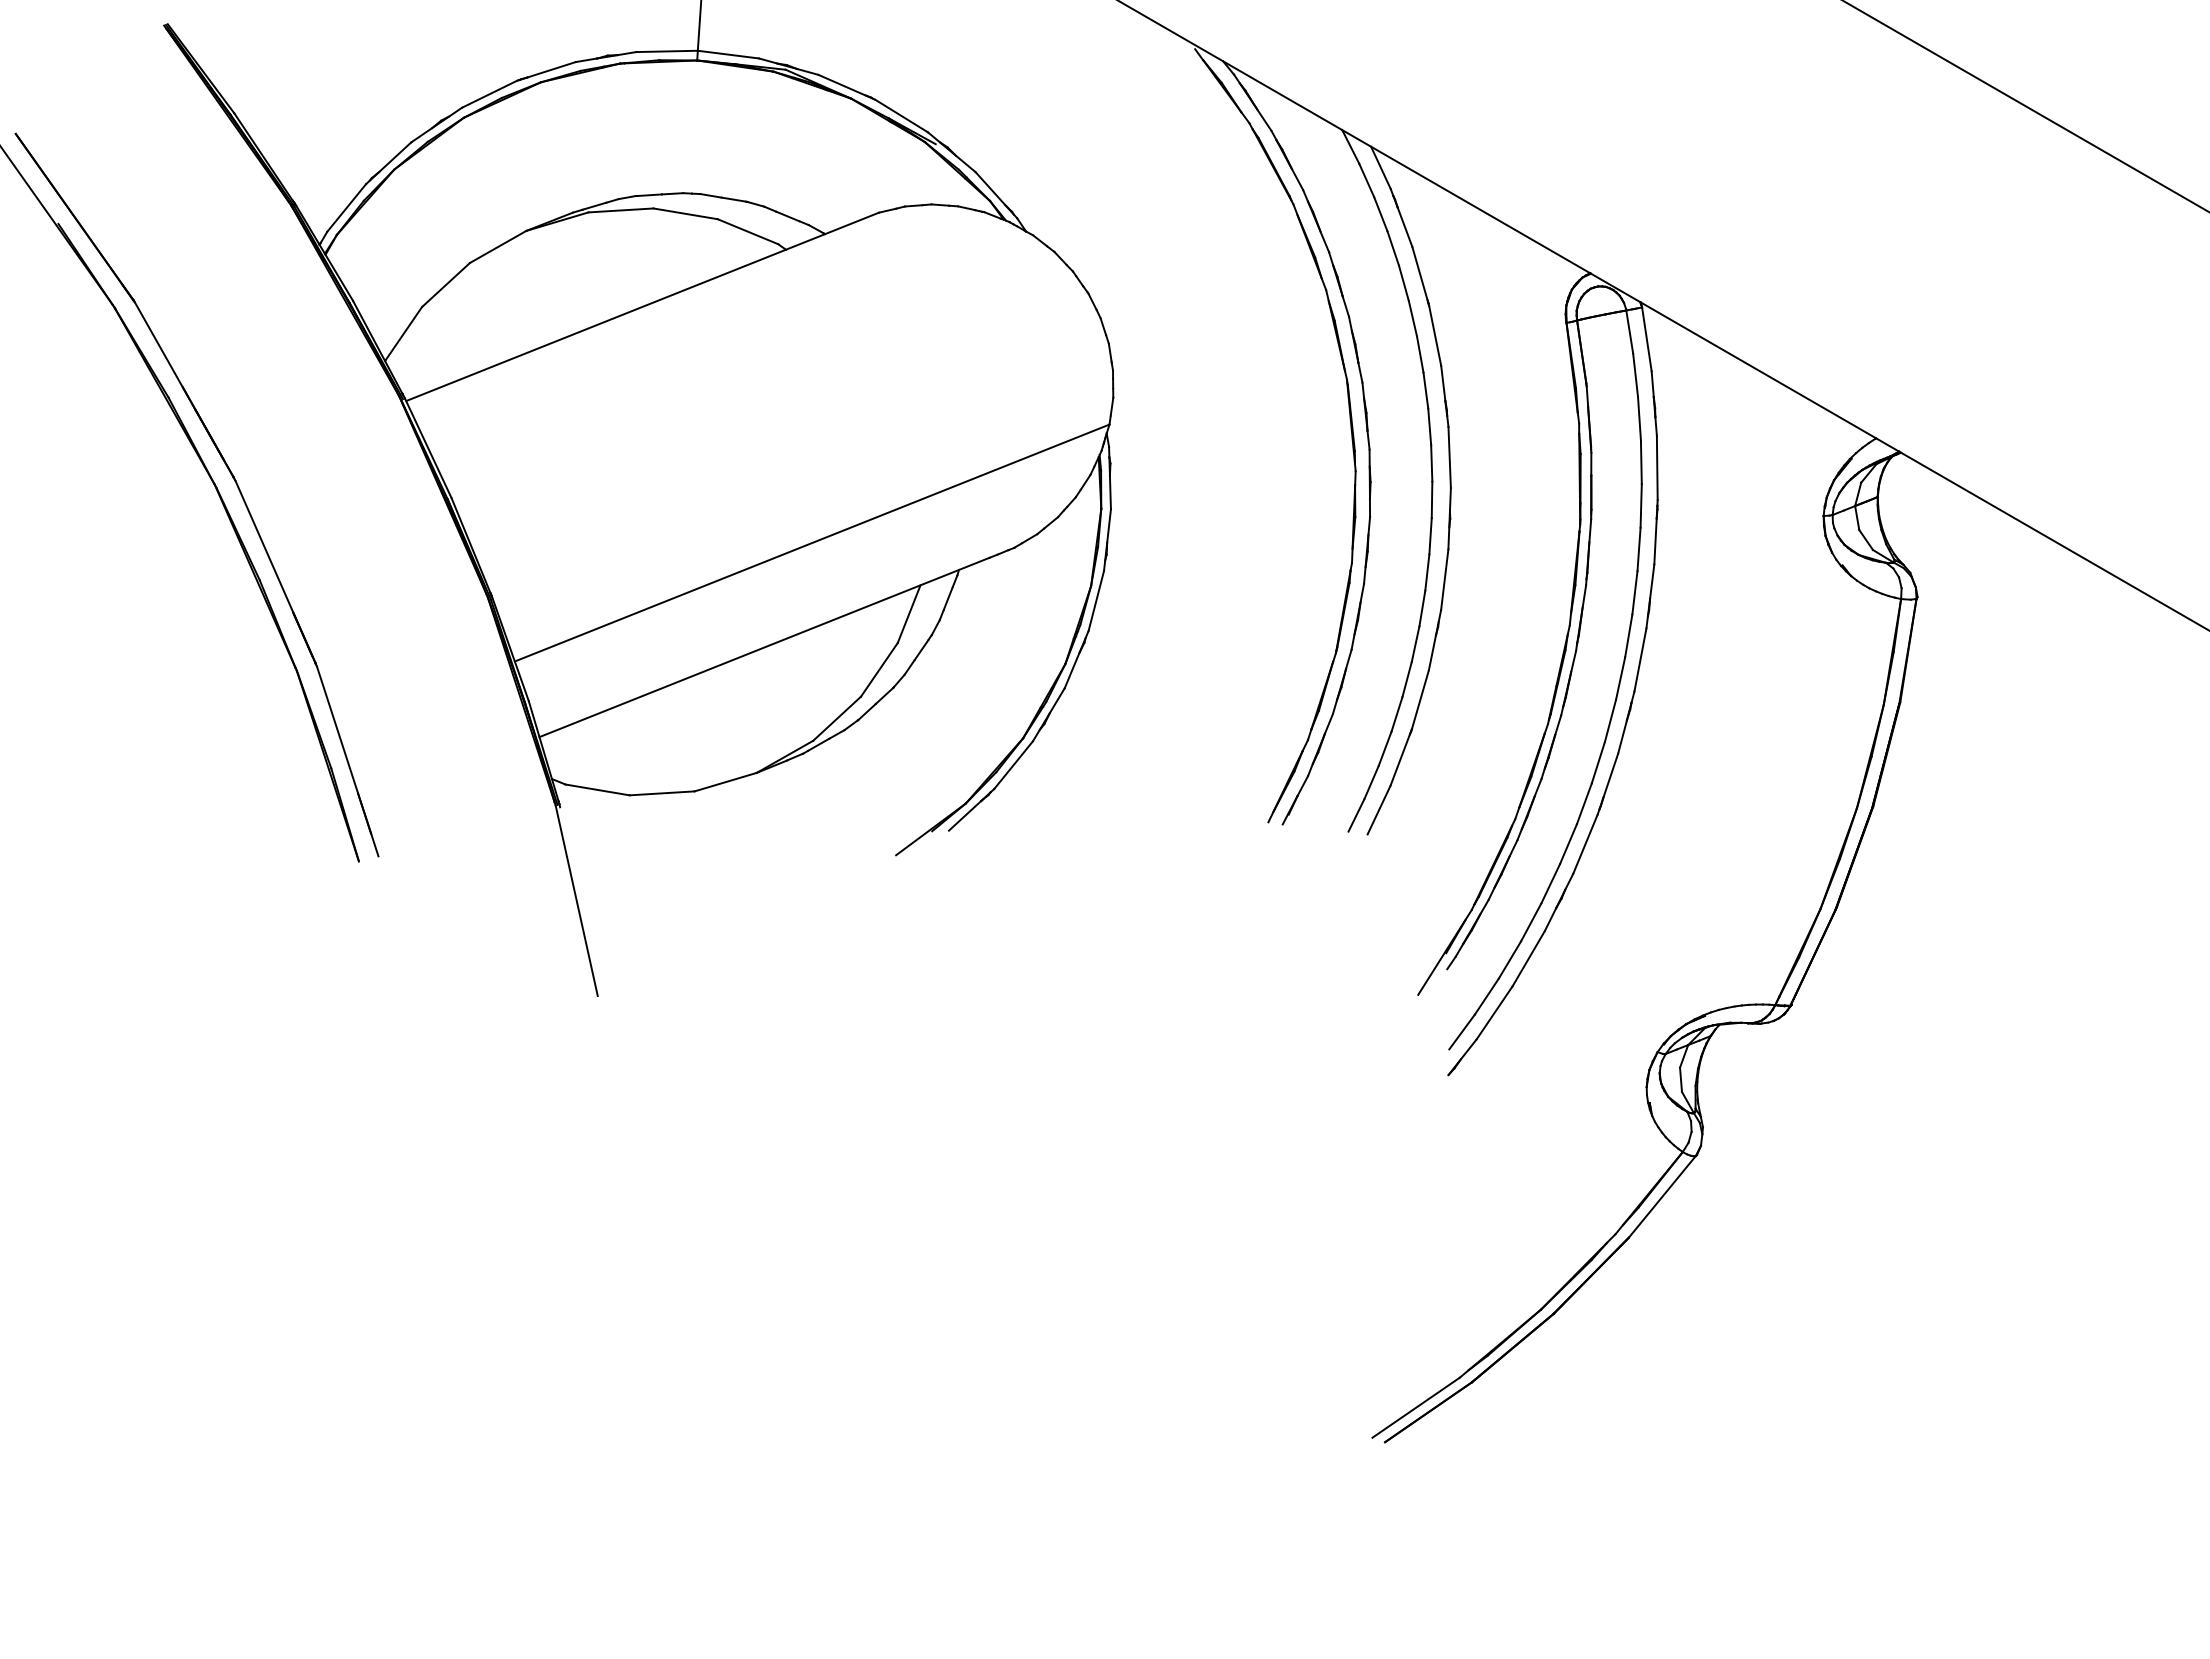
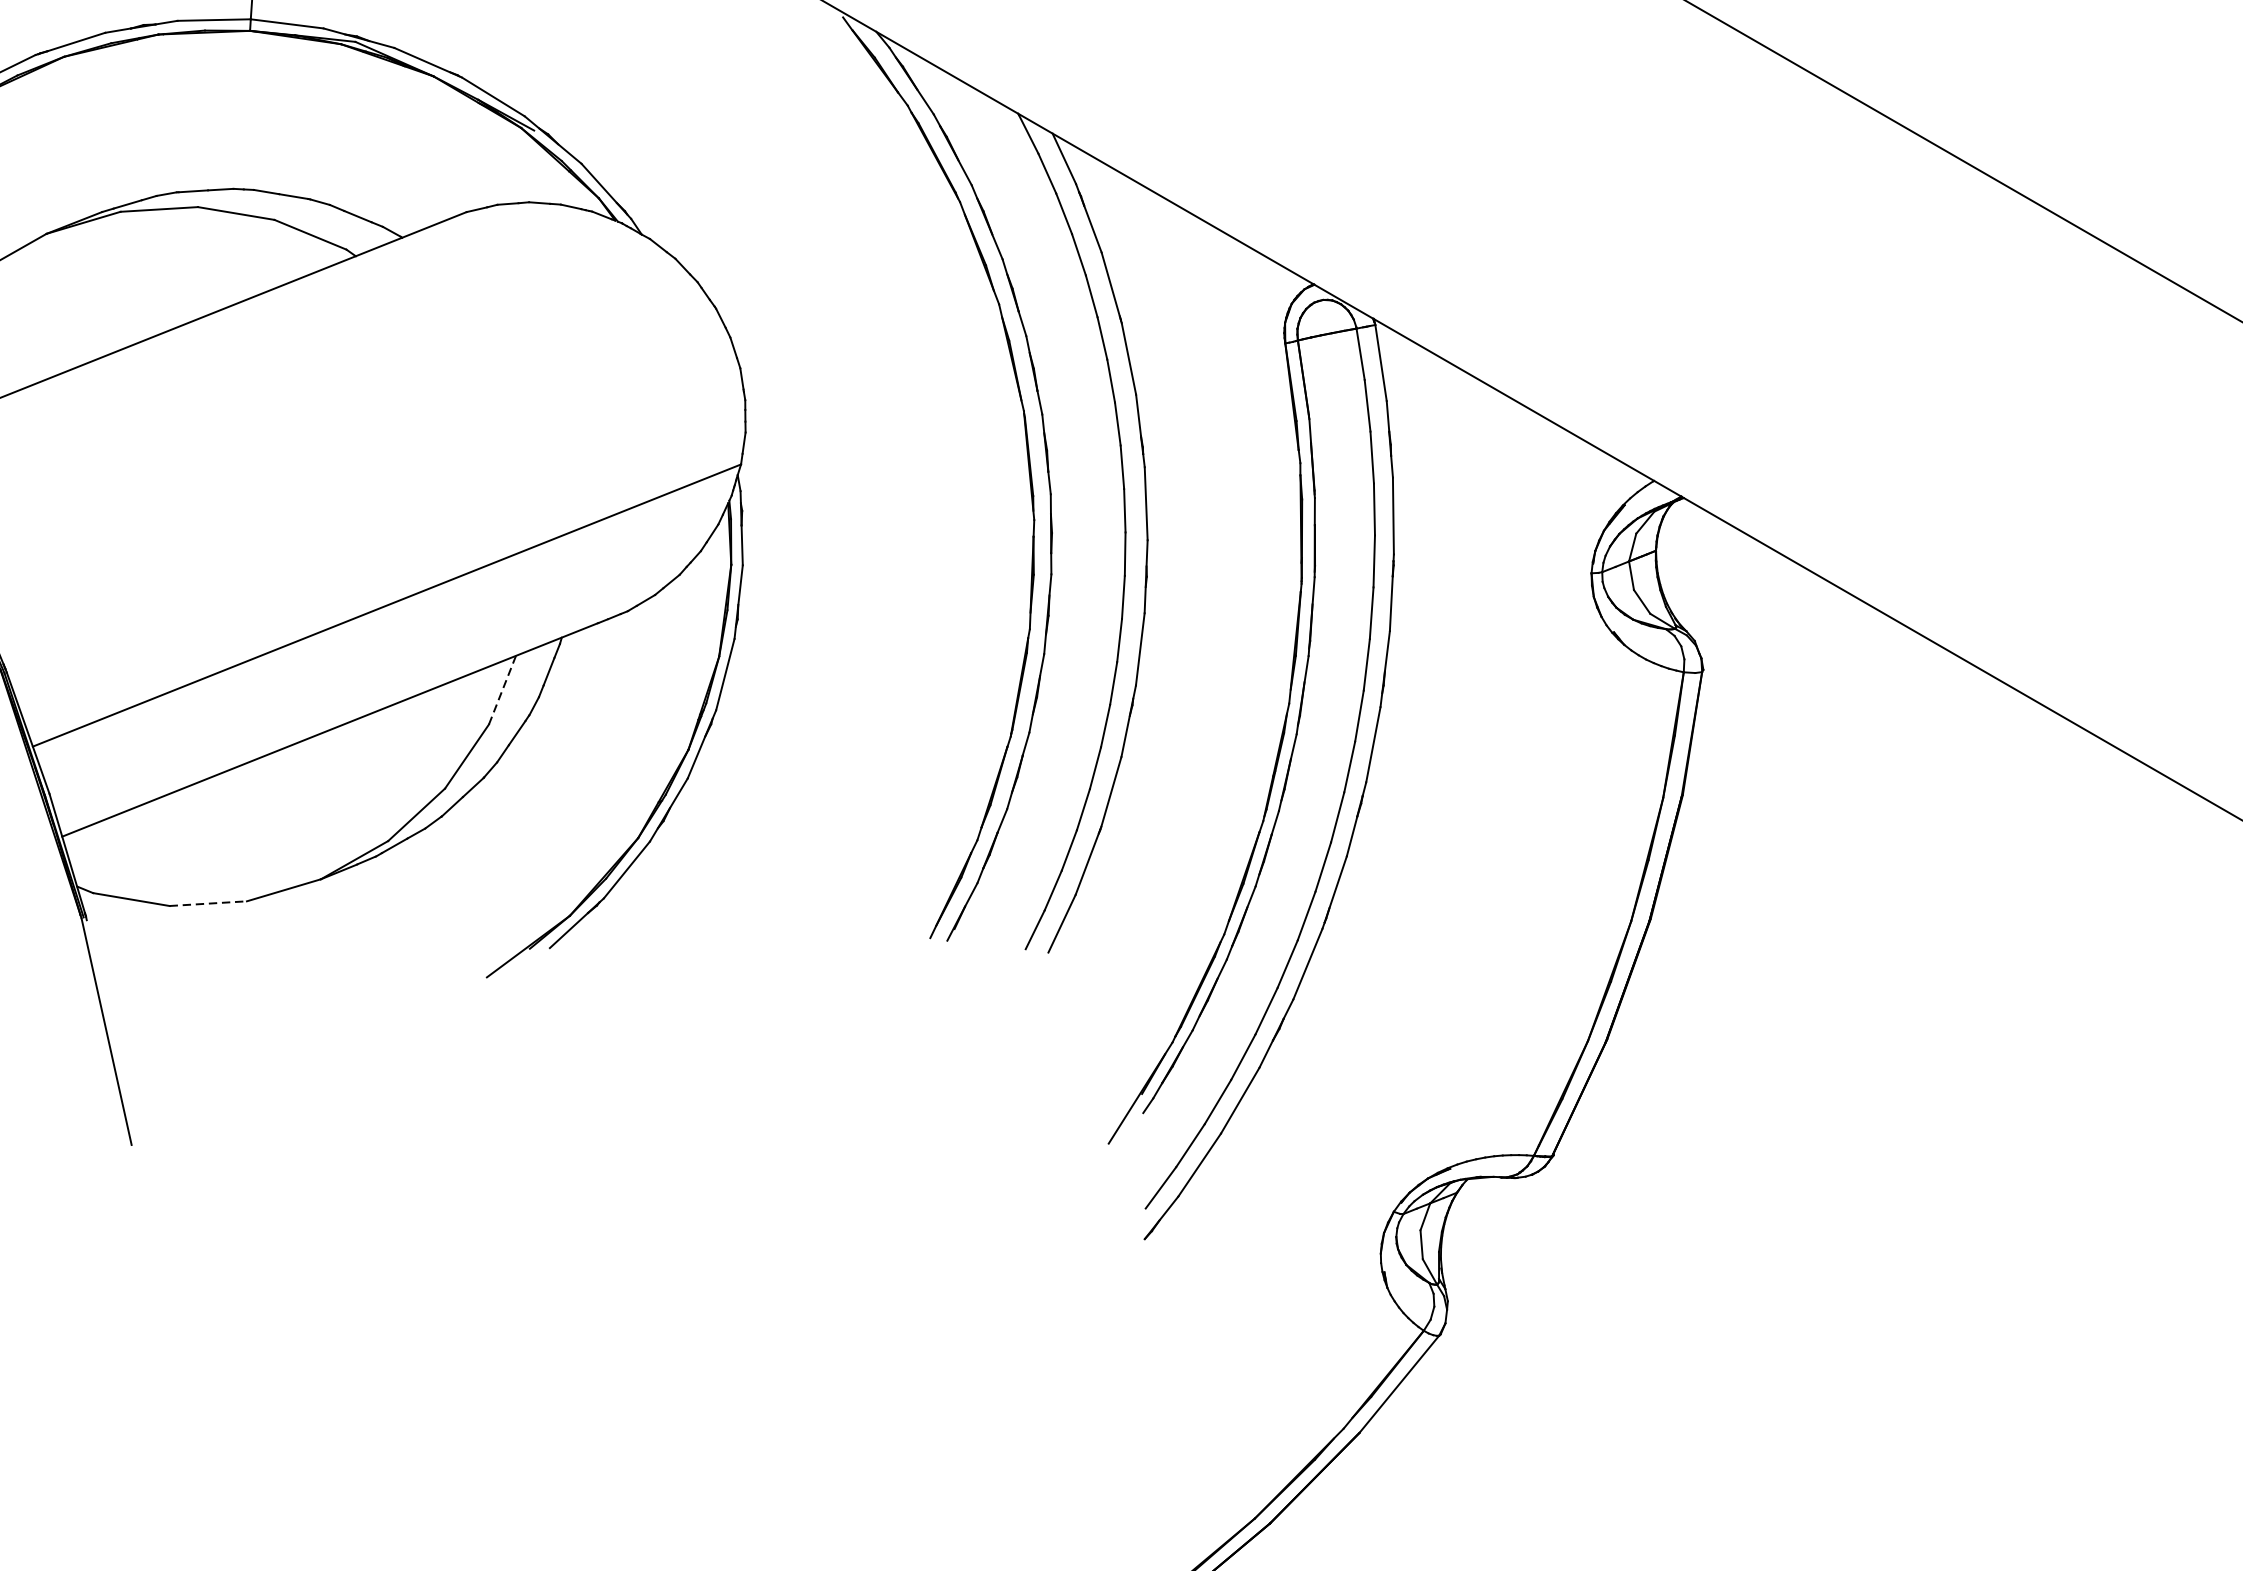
line: (909, 614) -> (502, 690), solid -> dashed
line: (662, 793) -> (208, 903), solid -> dashed

